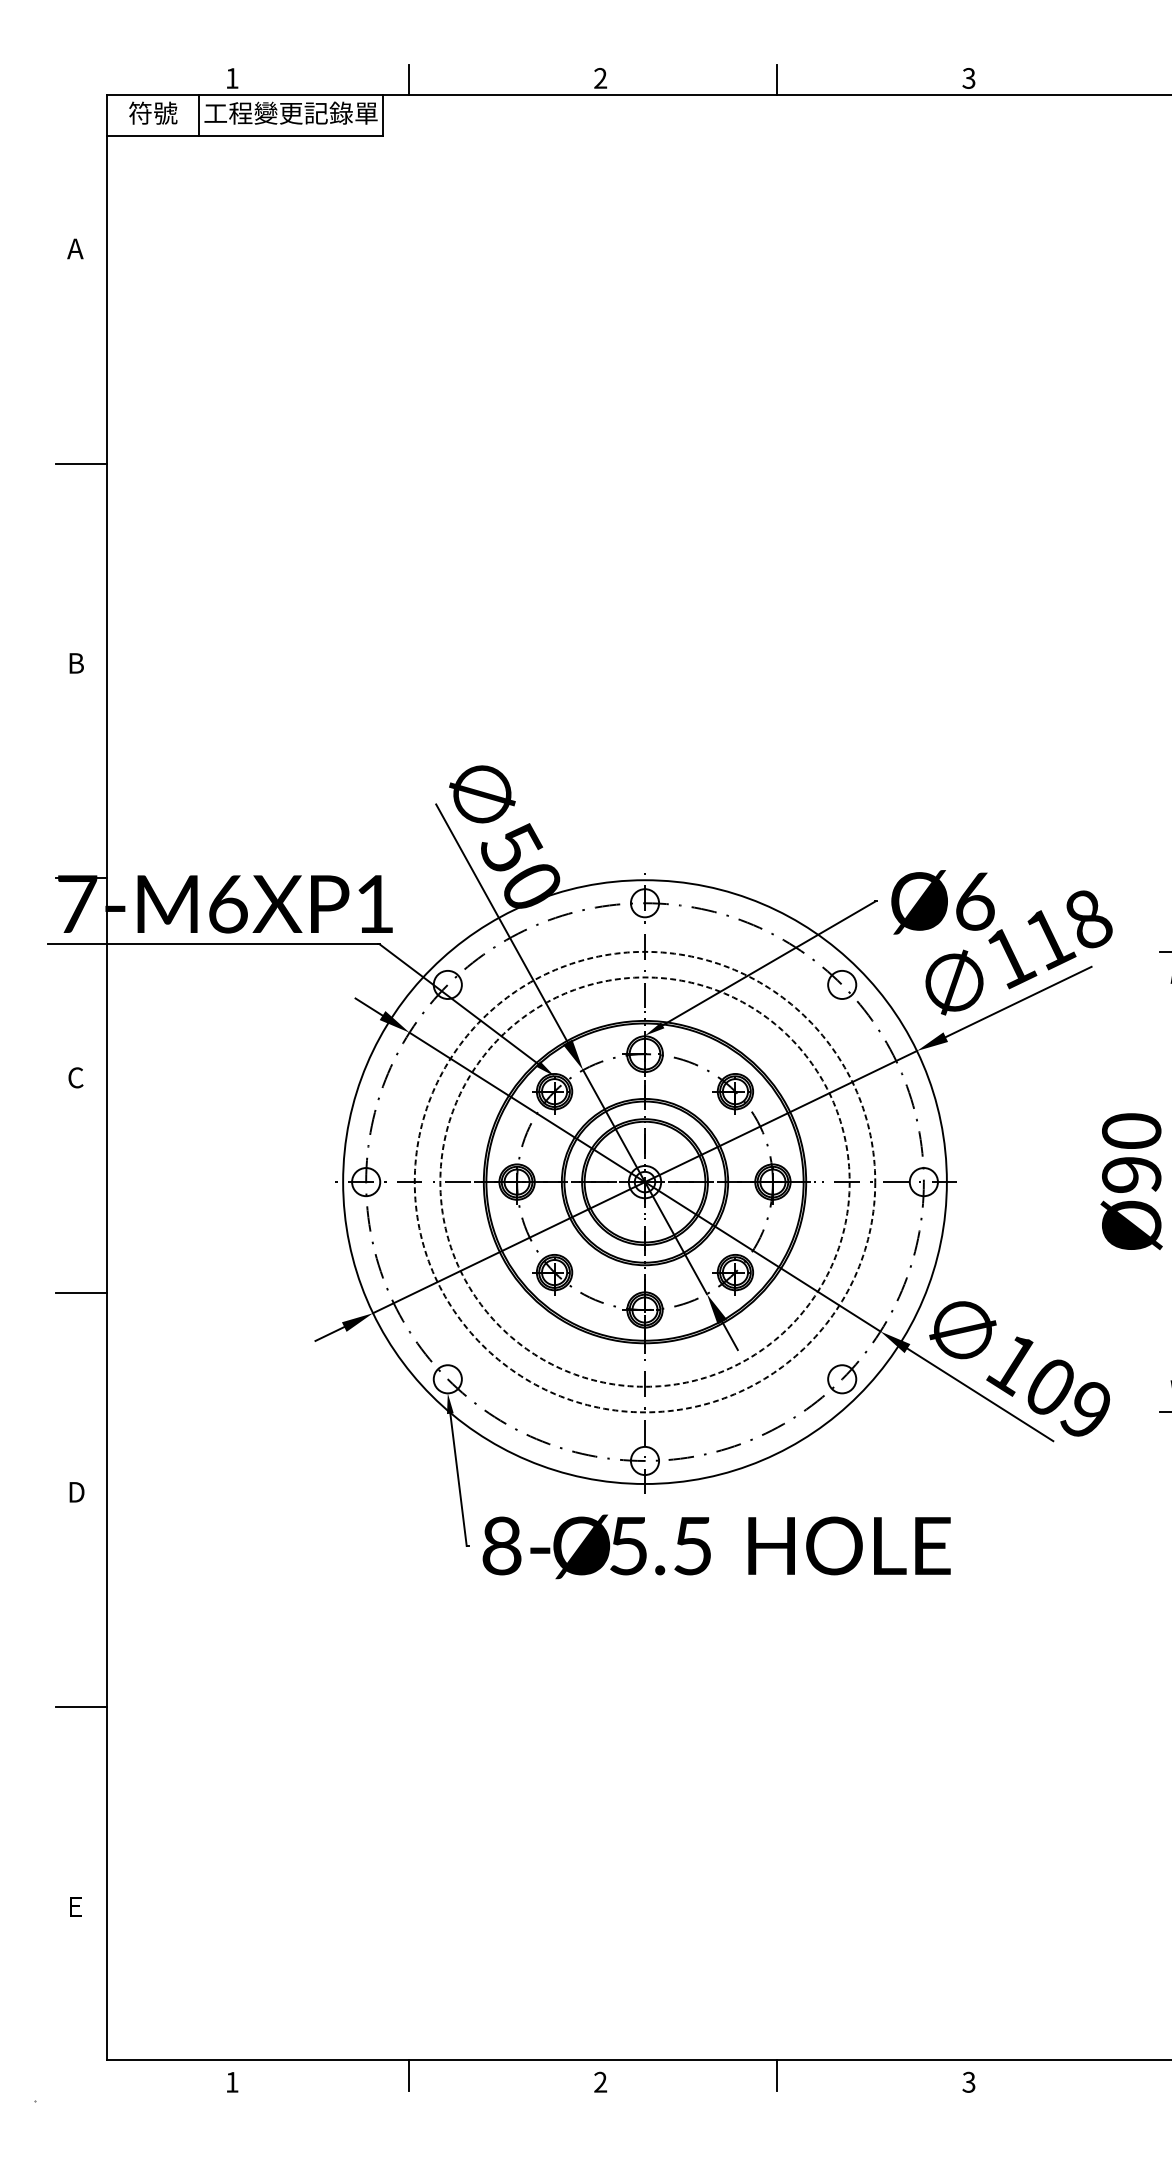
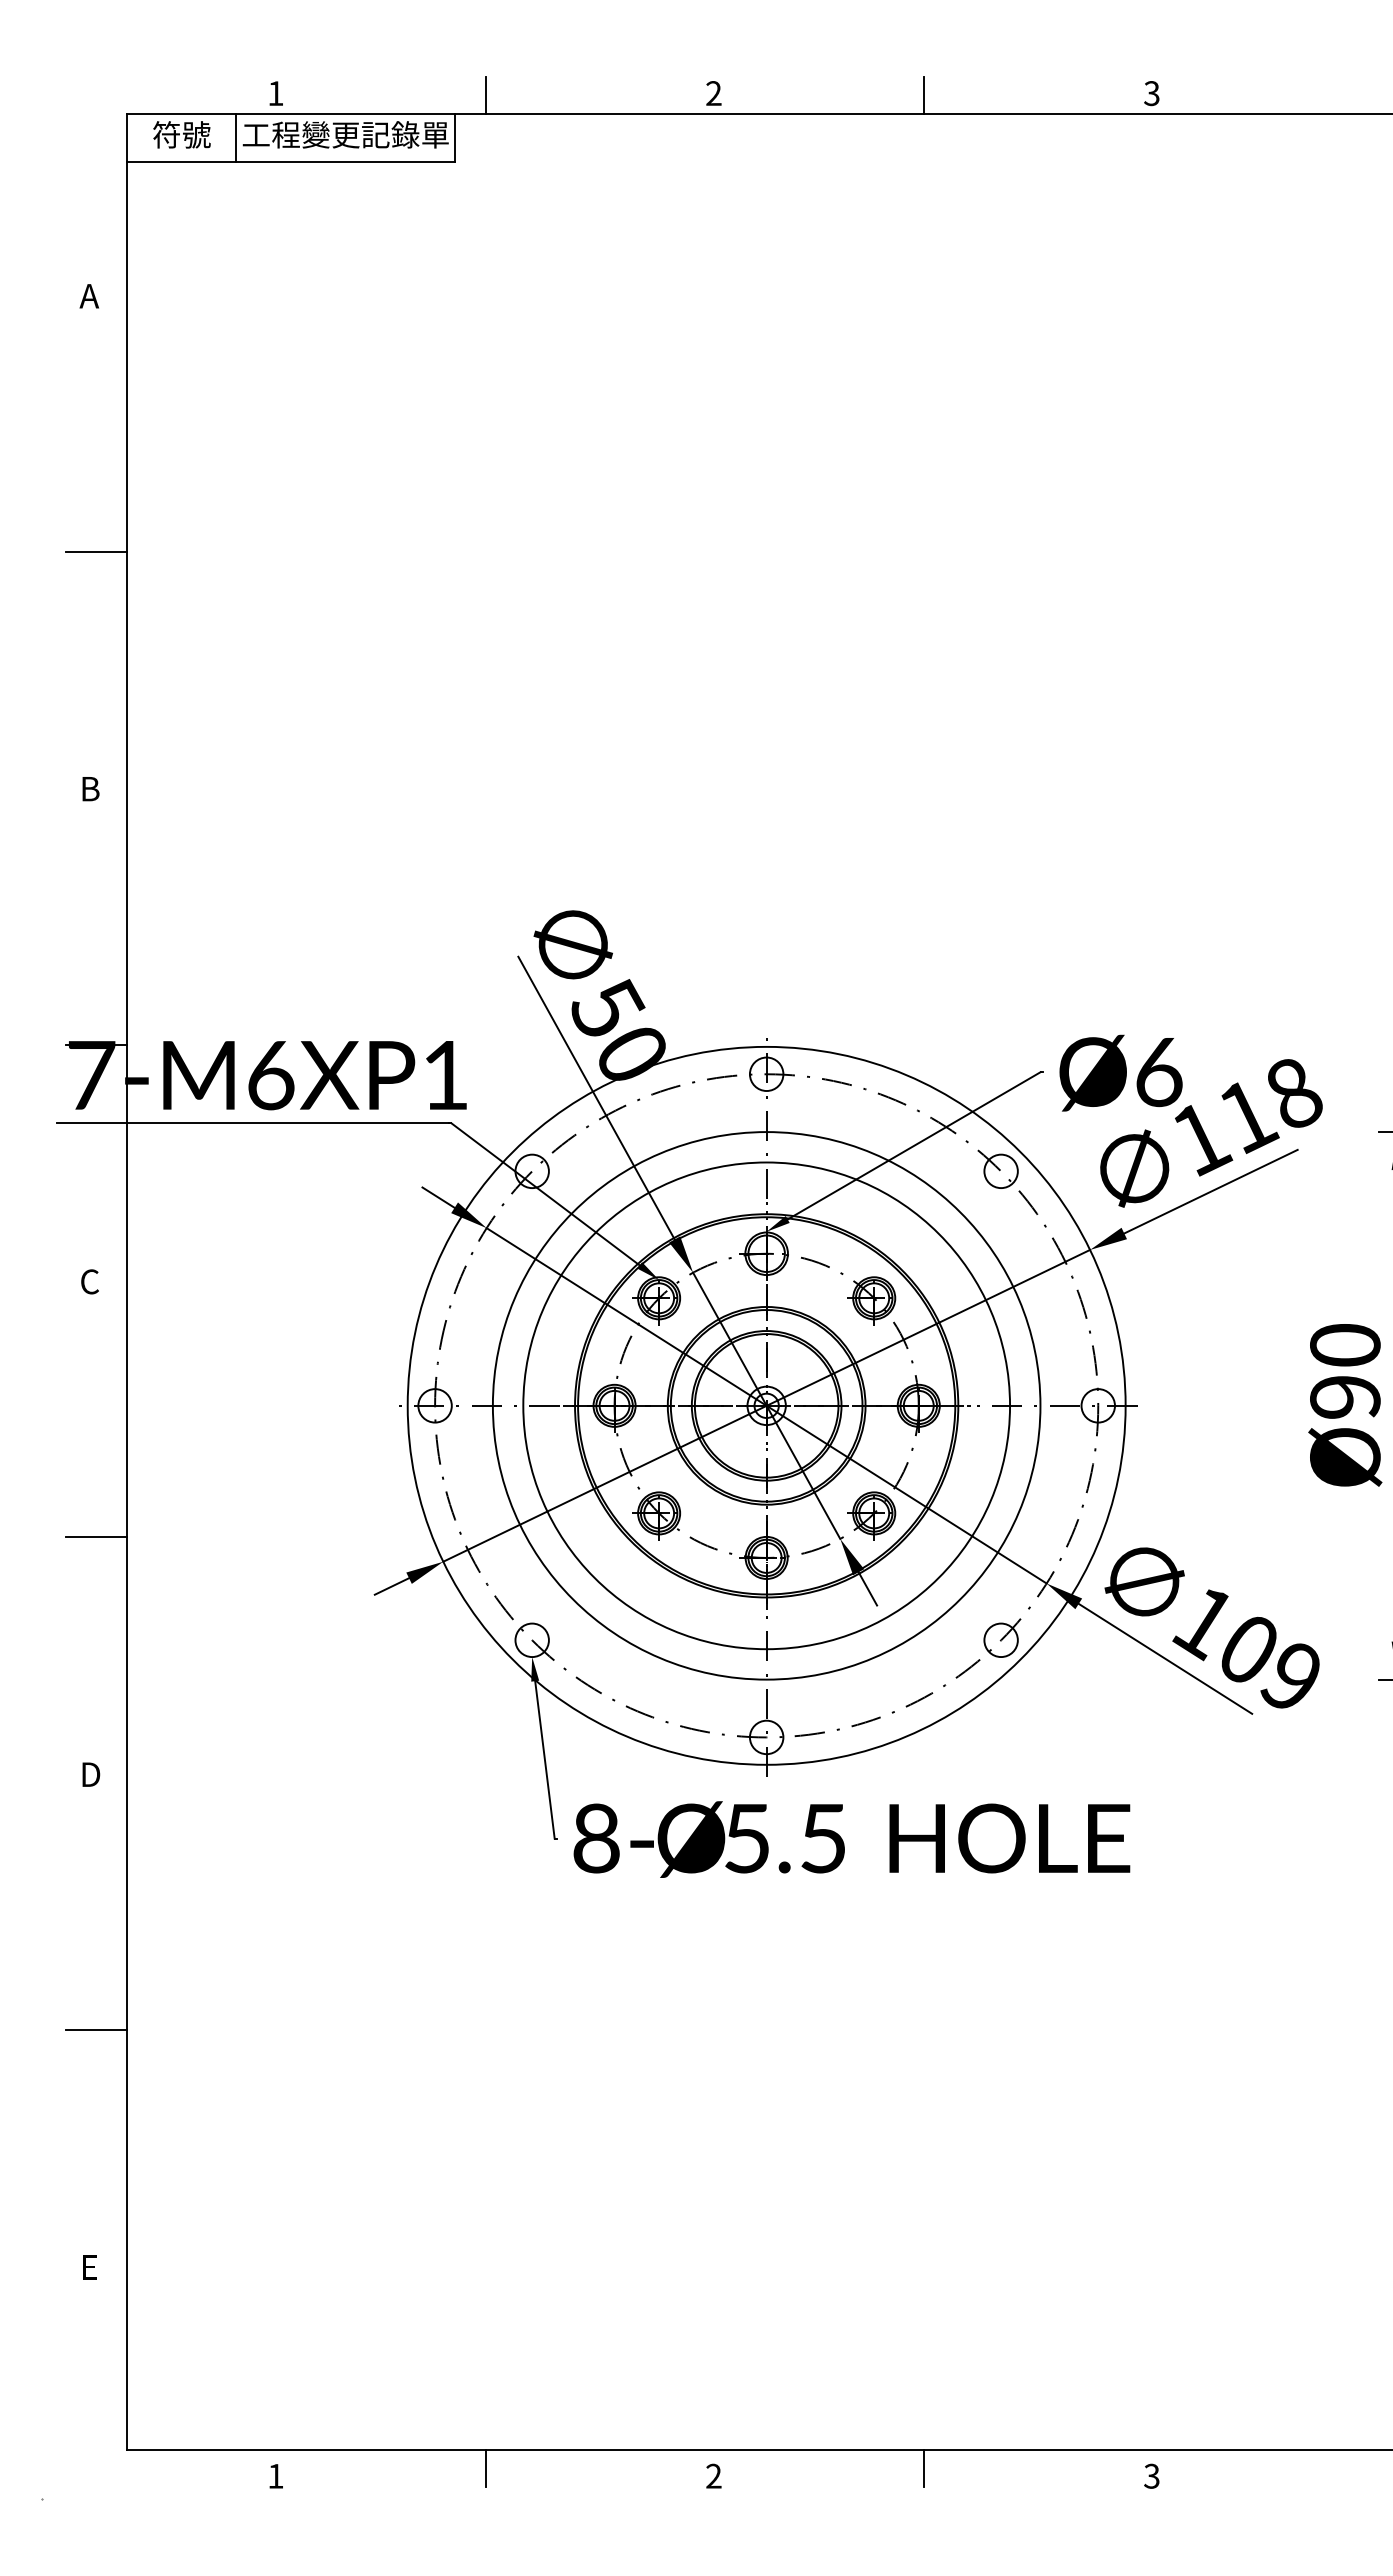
circle: (644, 1181) -> (766, 1405), dashed -> solid
circle: (644, 1181) -> (766, 1405), dashed -> solid

